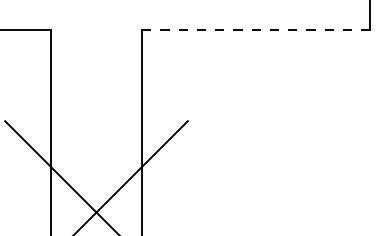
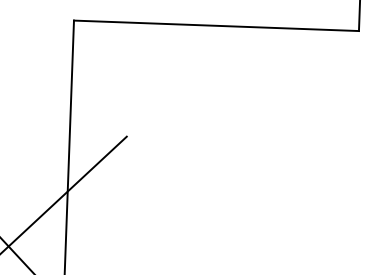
line: (255, 29) -> (215, 25), dashed -> solid

